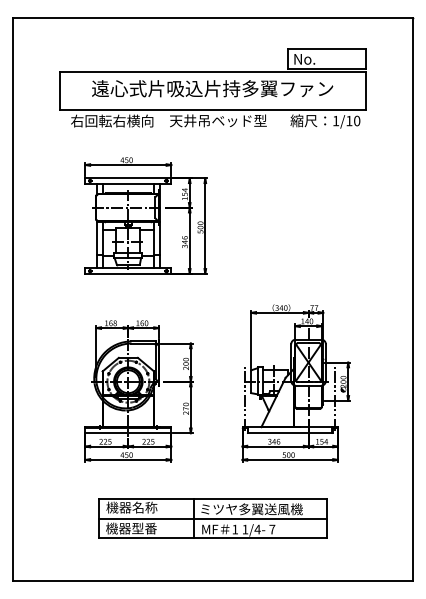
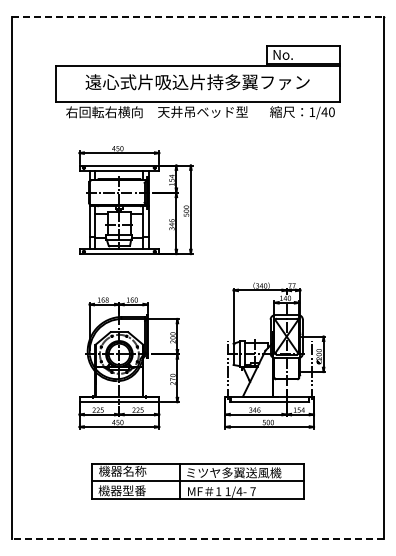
line: (213, 17) -> (198, 16), solid -> dashed
text: (349, 120) -> (324, 111), 1/10 -> 1/40
line: (212, 581) -> (197, 539), solid -> dashed

